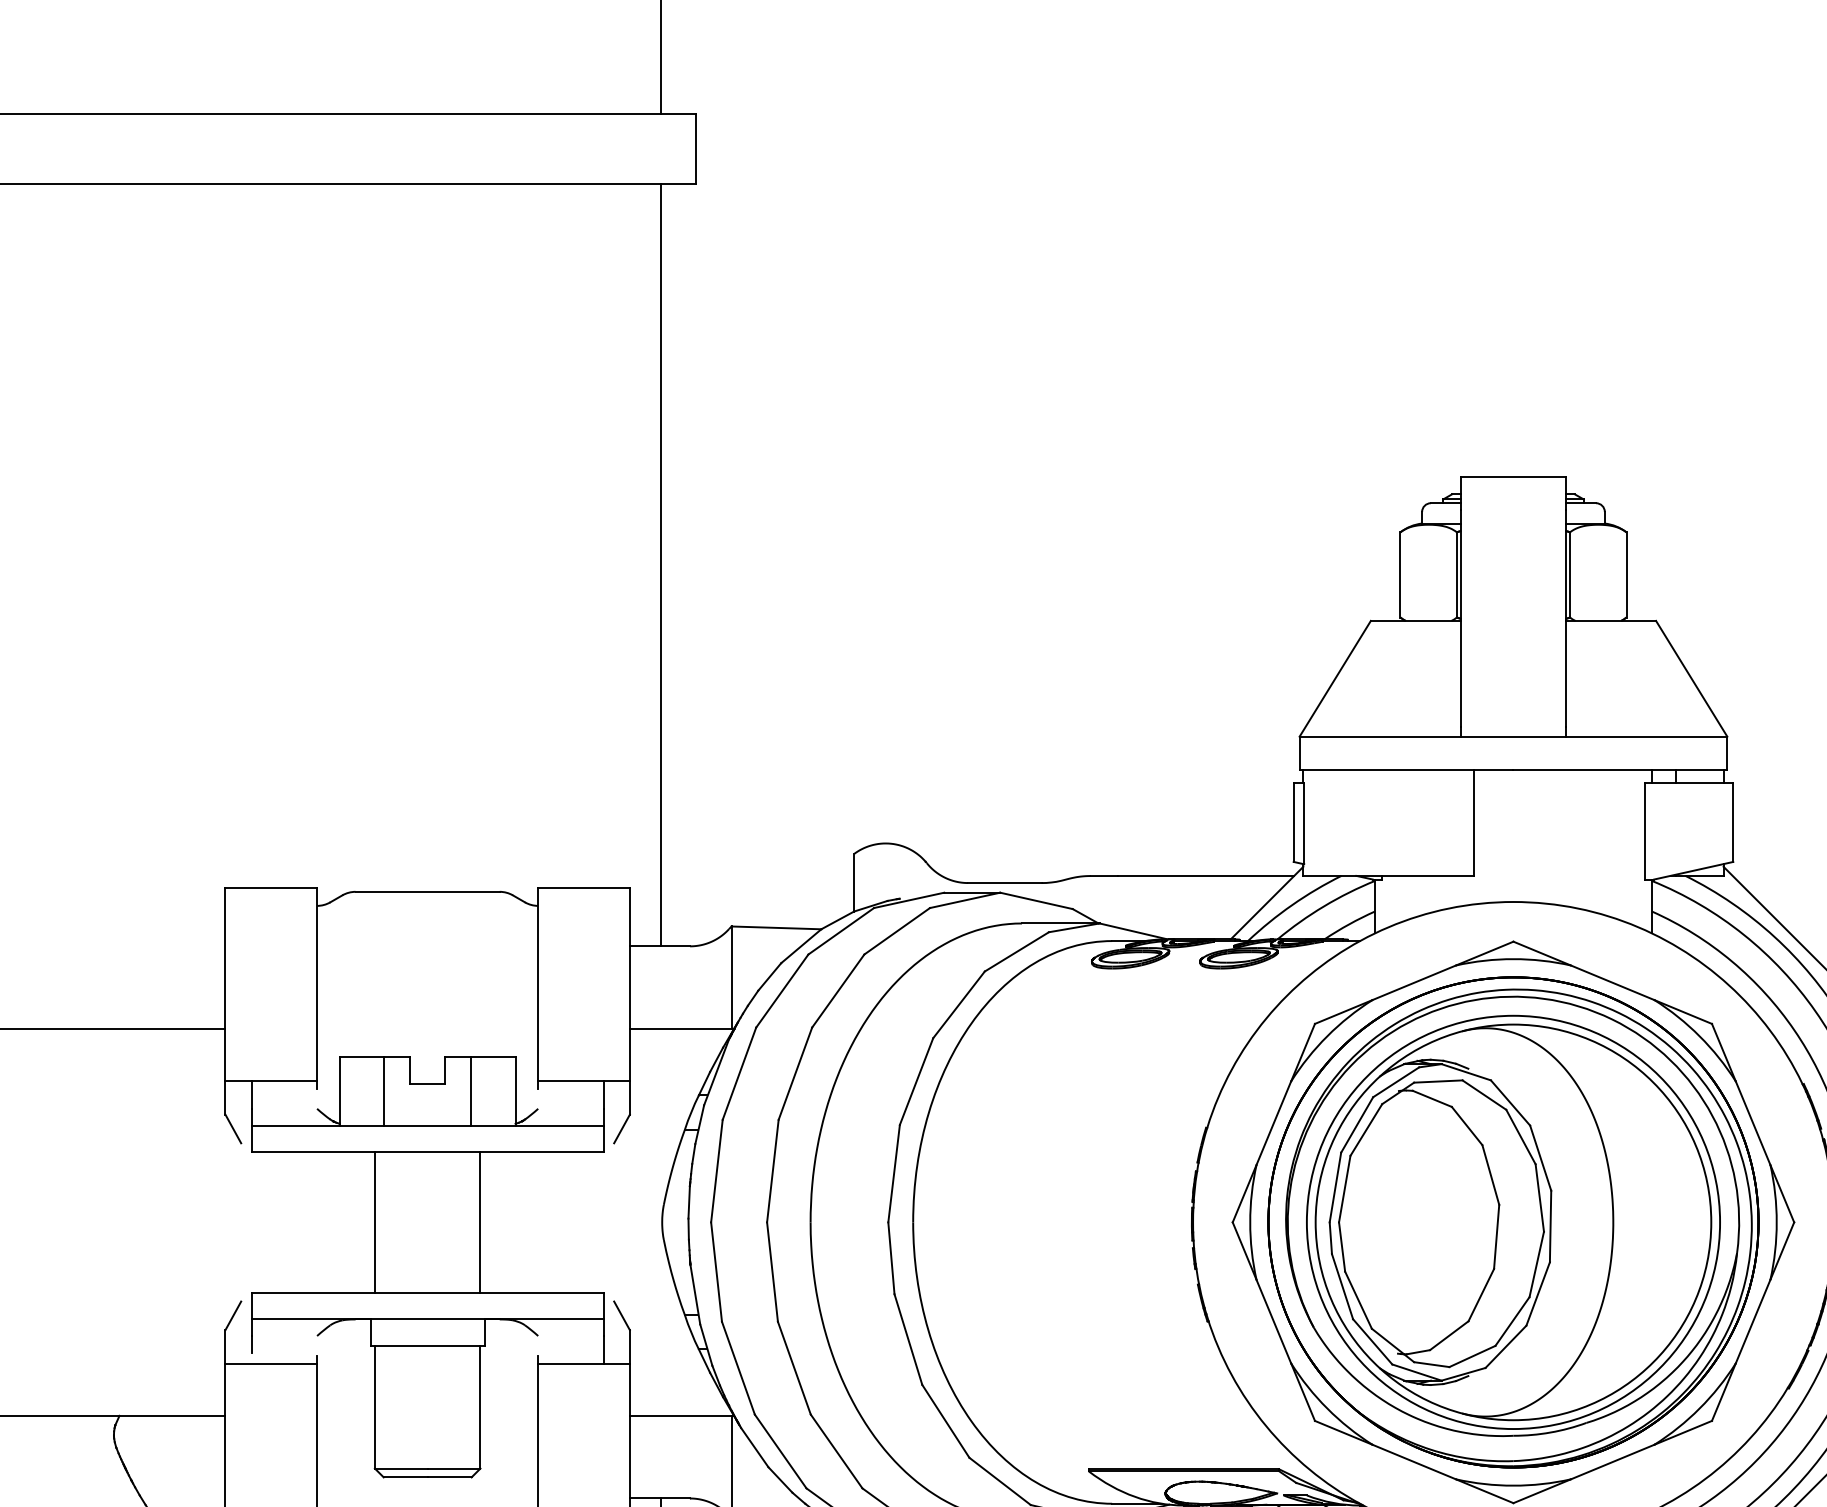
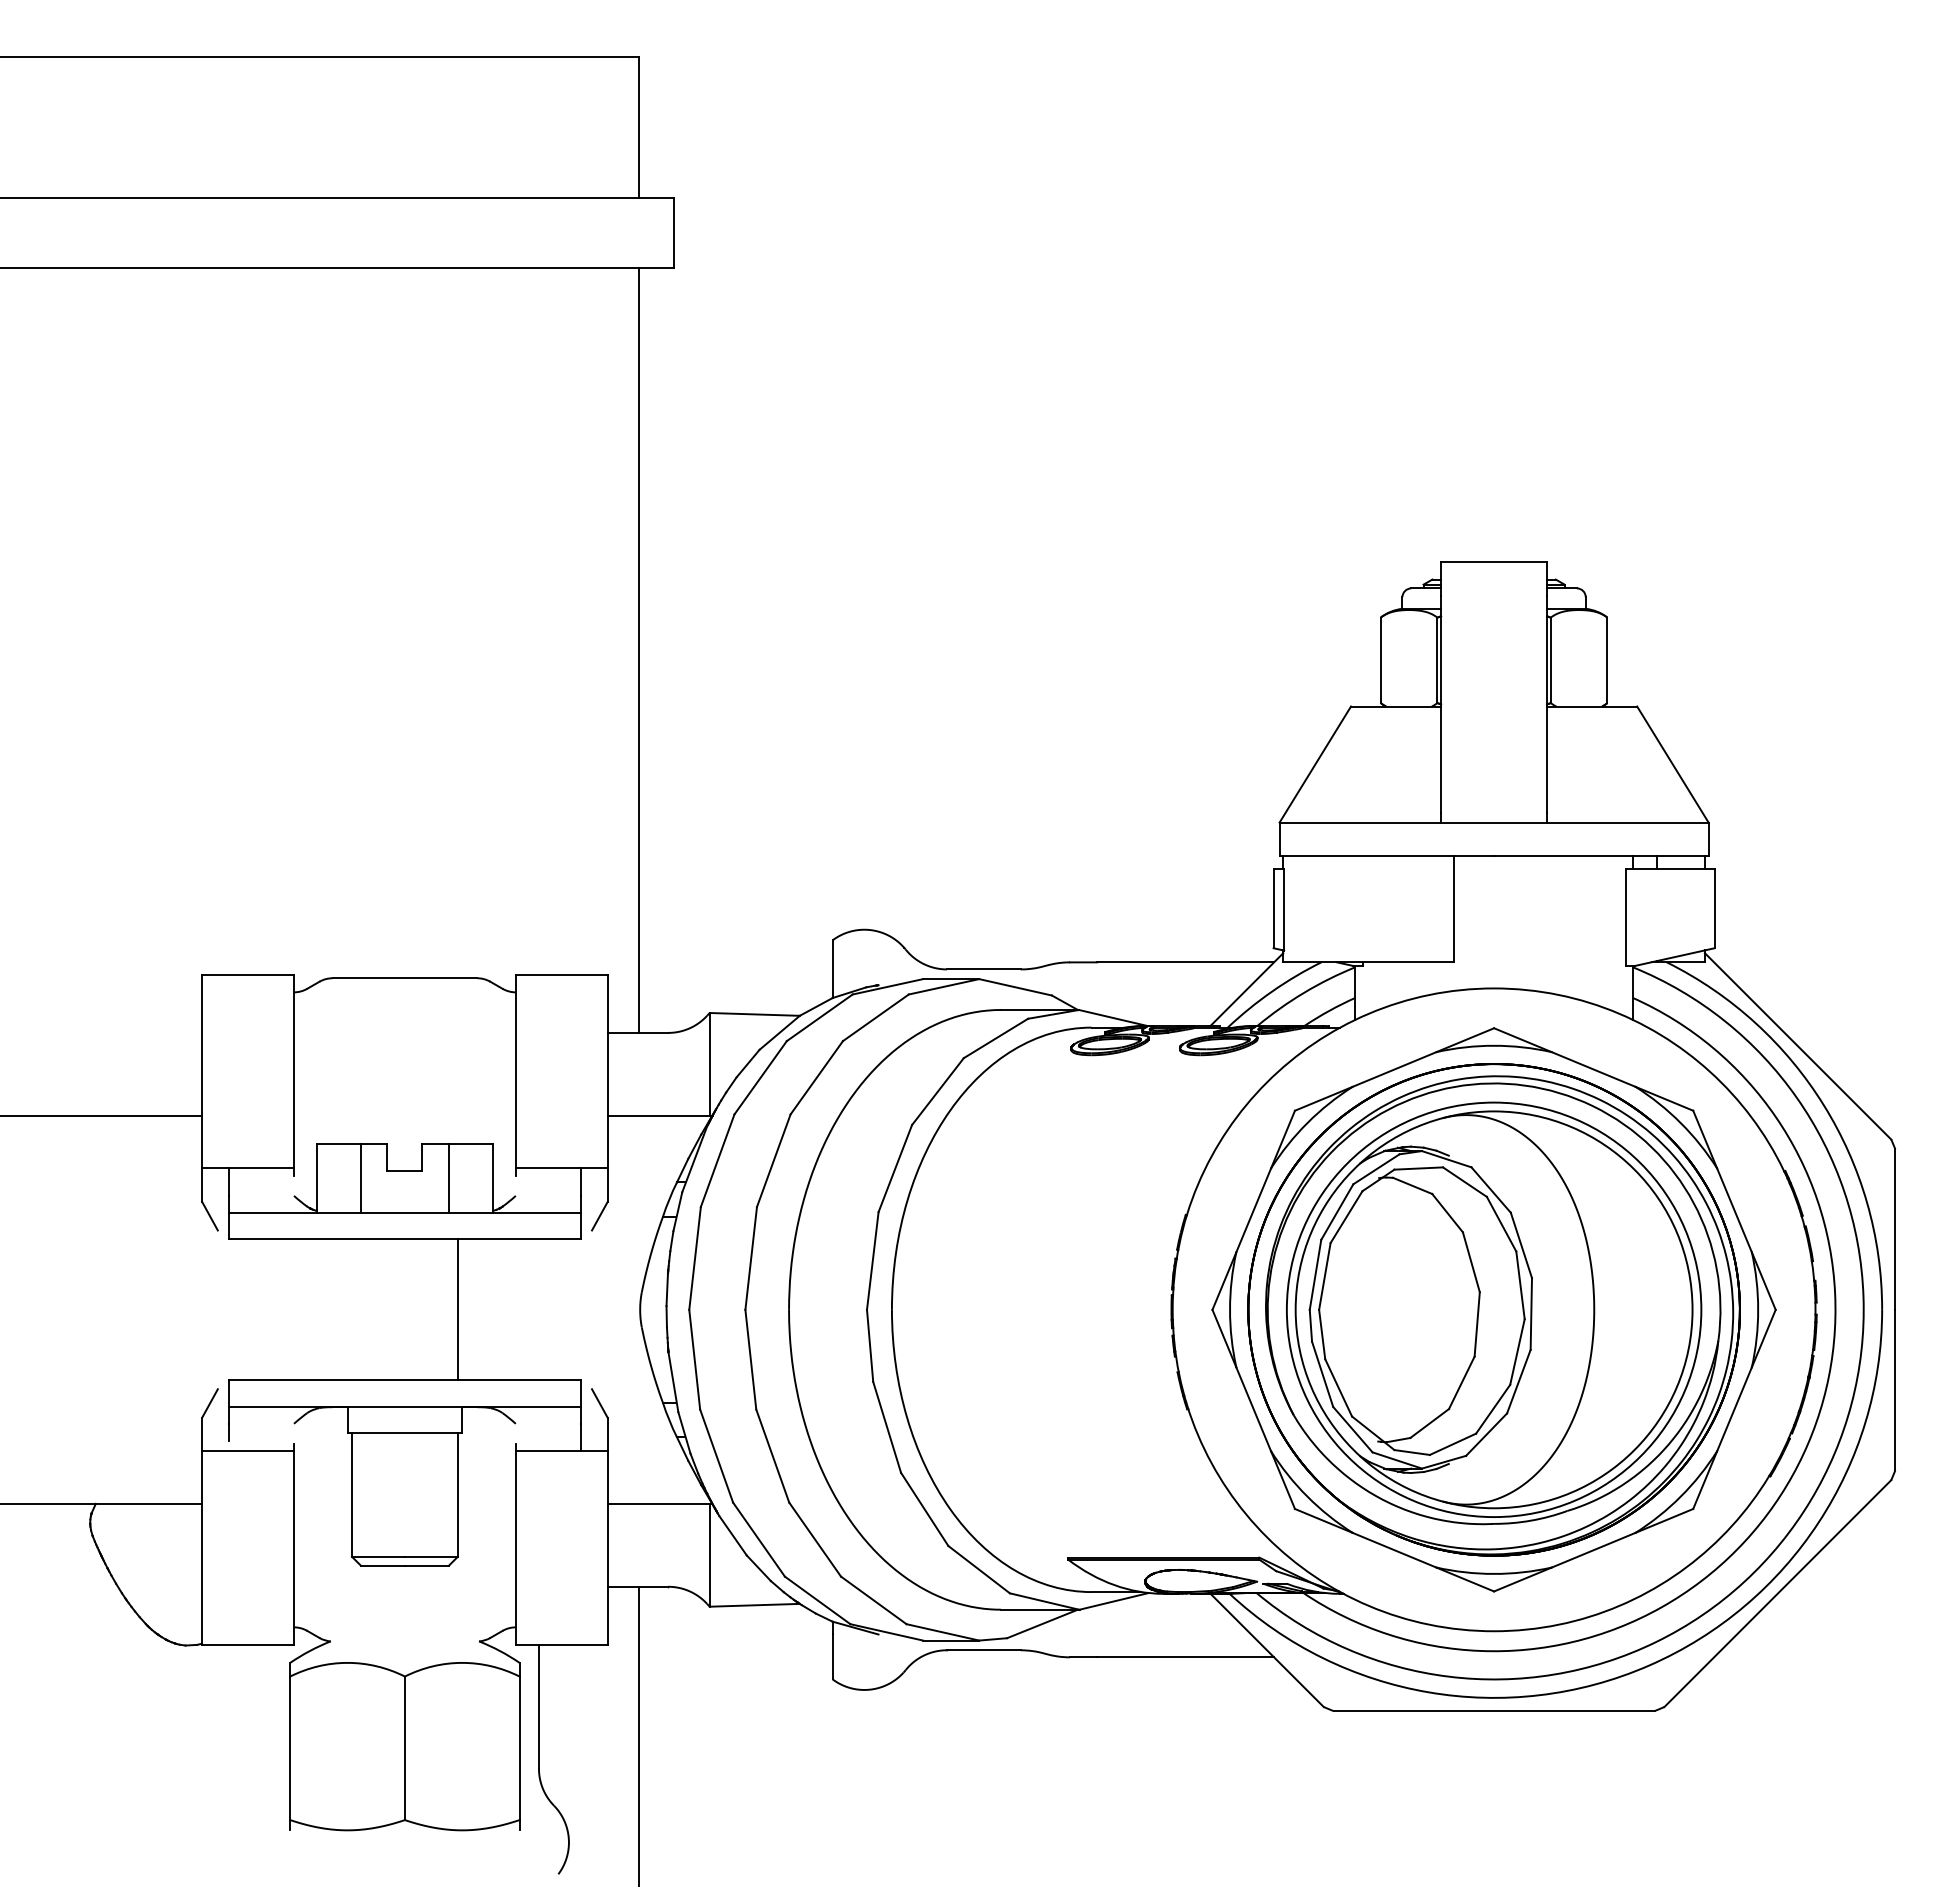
line: (375, 1222) -> (352, 1309), removed

